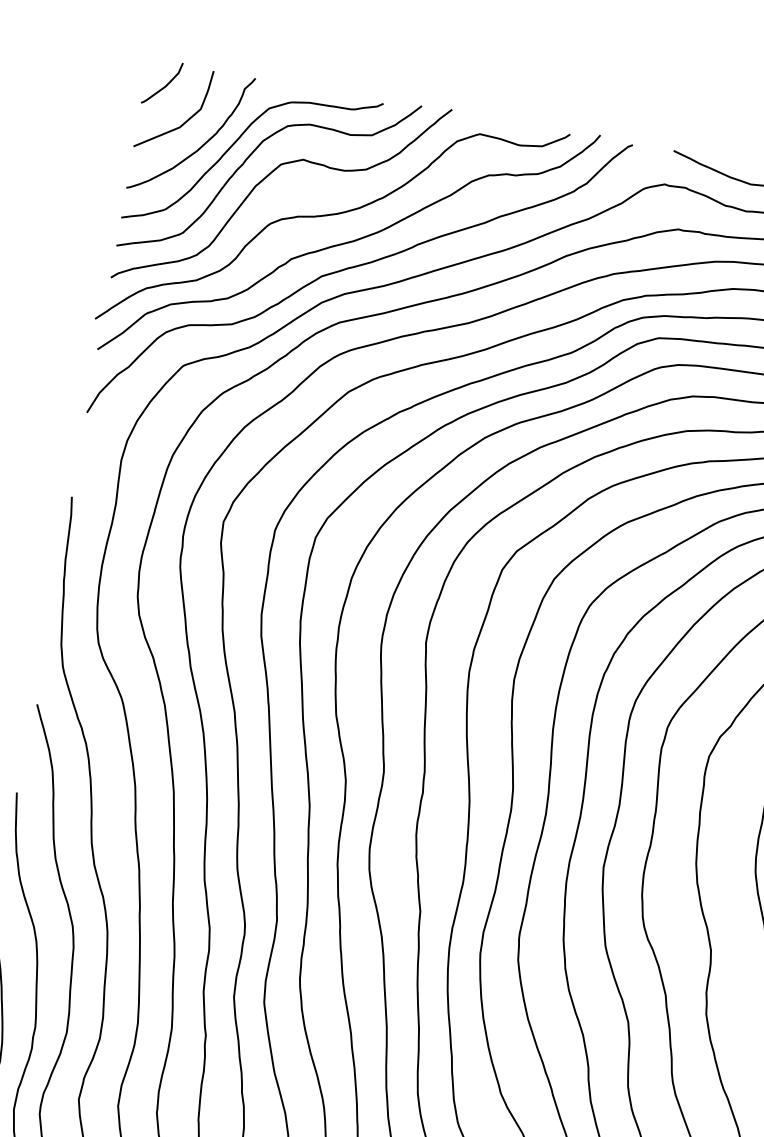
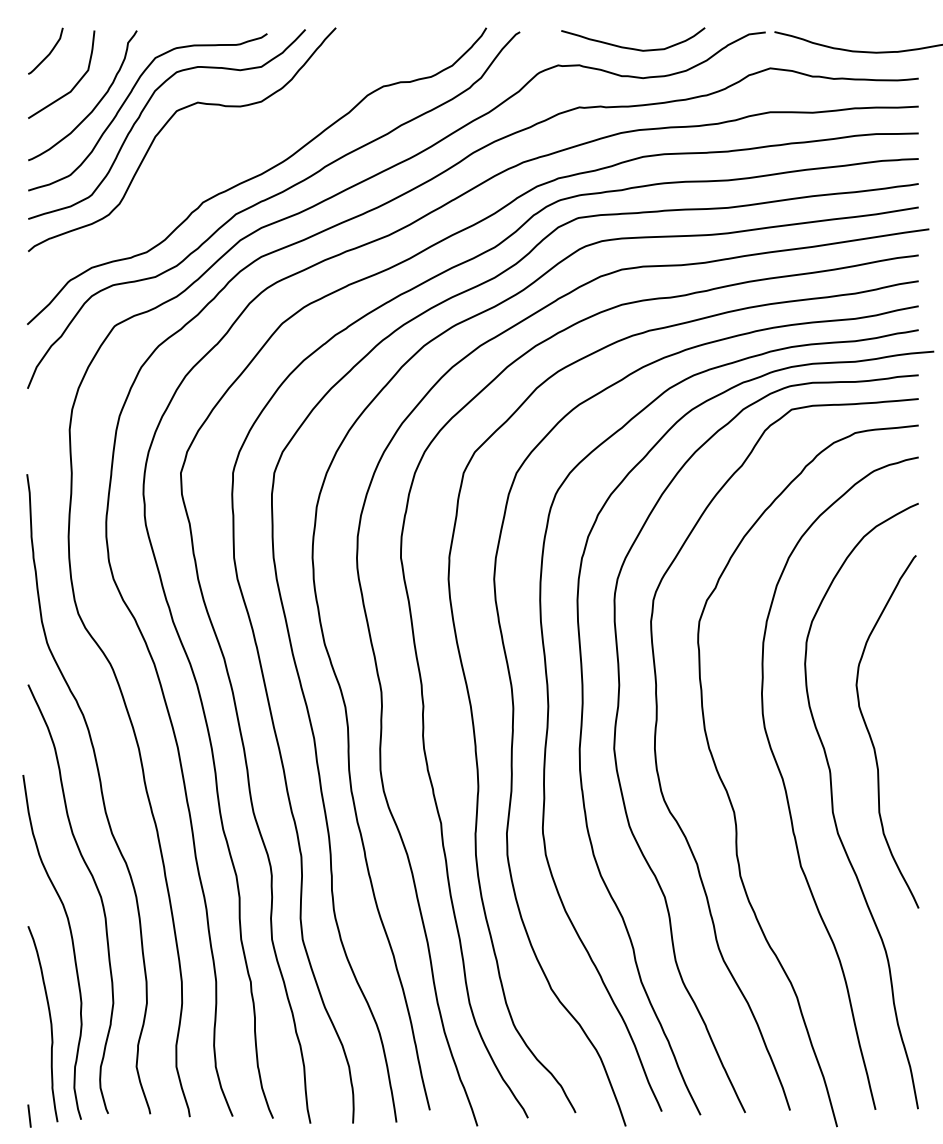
curve: (329, 215) -> (233, 153), removed

